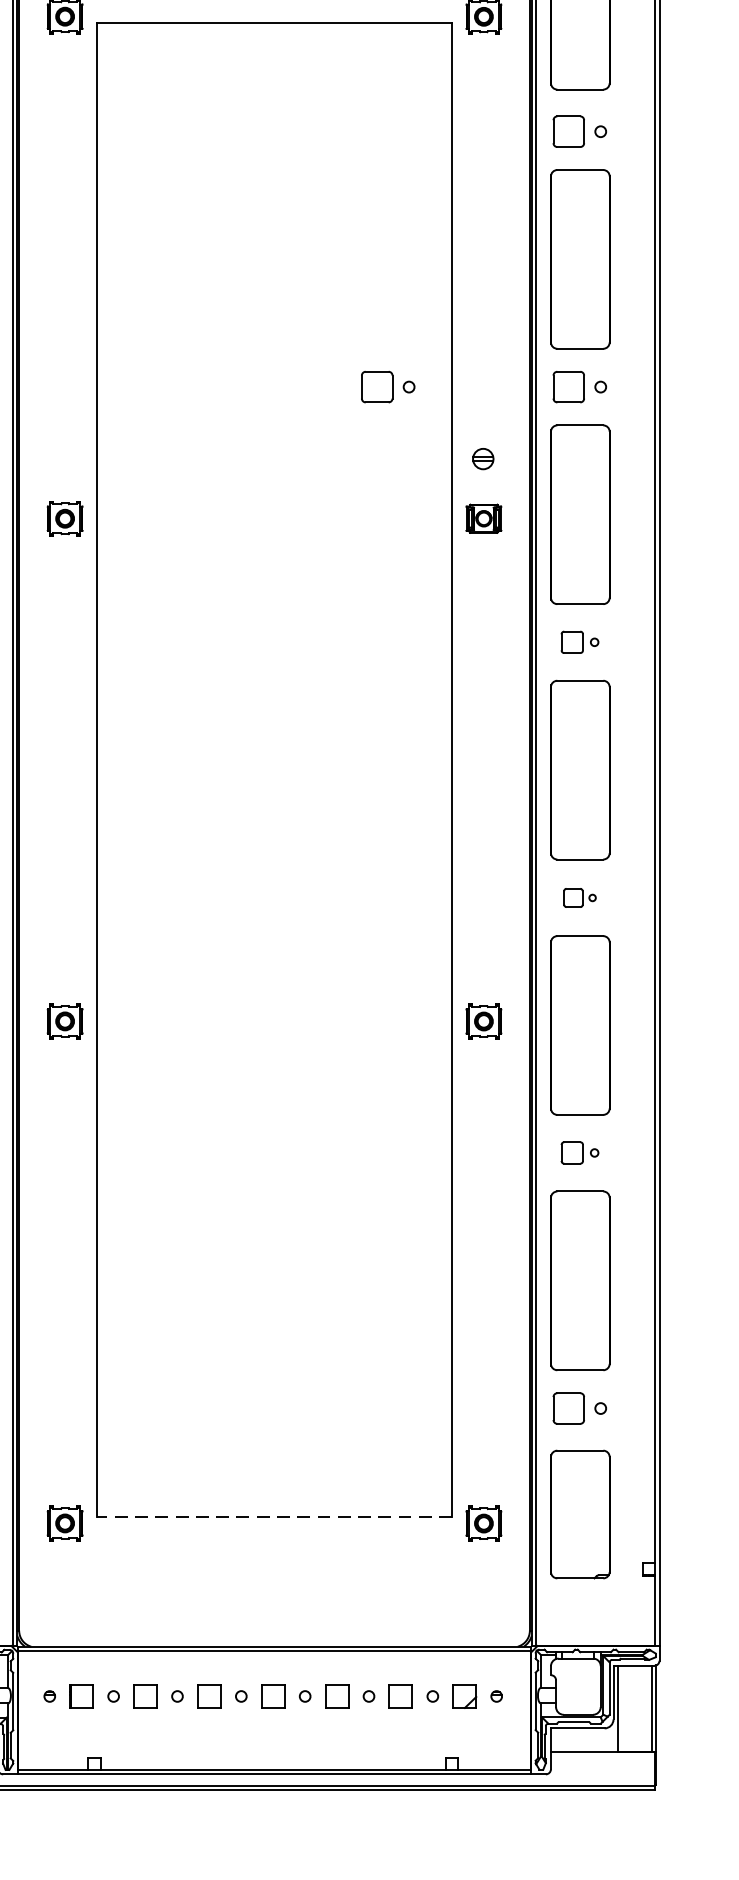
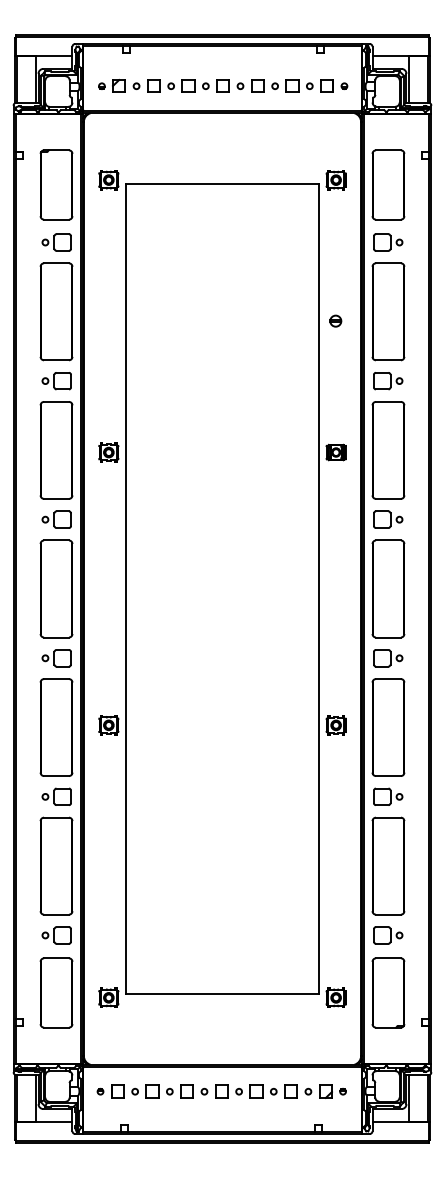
part: (388, 387) -> (284, 381), removed
part: (482, 457) -> (335, 320), moved
part: (580, 642) -> (388, 519), size x1.43
part: (580, 898) -> (388, 658), size x1.67
part: (580, 1152) -> (388, 796), size x1.43
line: (274, 1517) -> (222, 994), dashed -> solid

